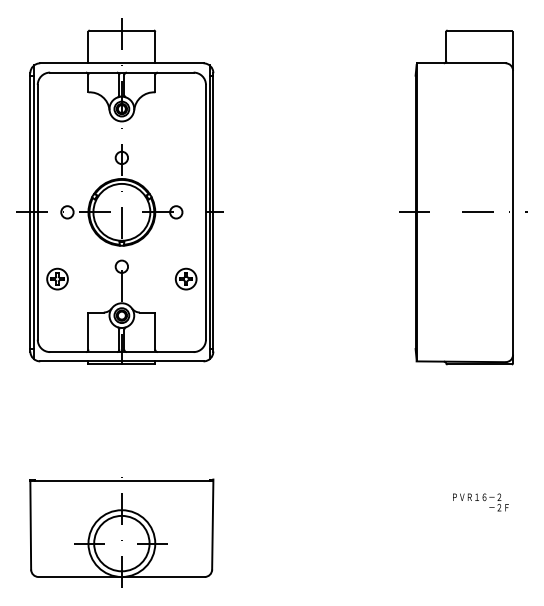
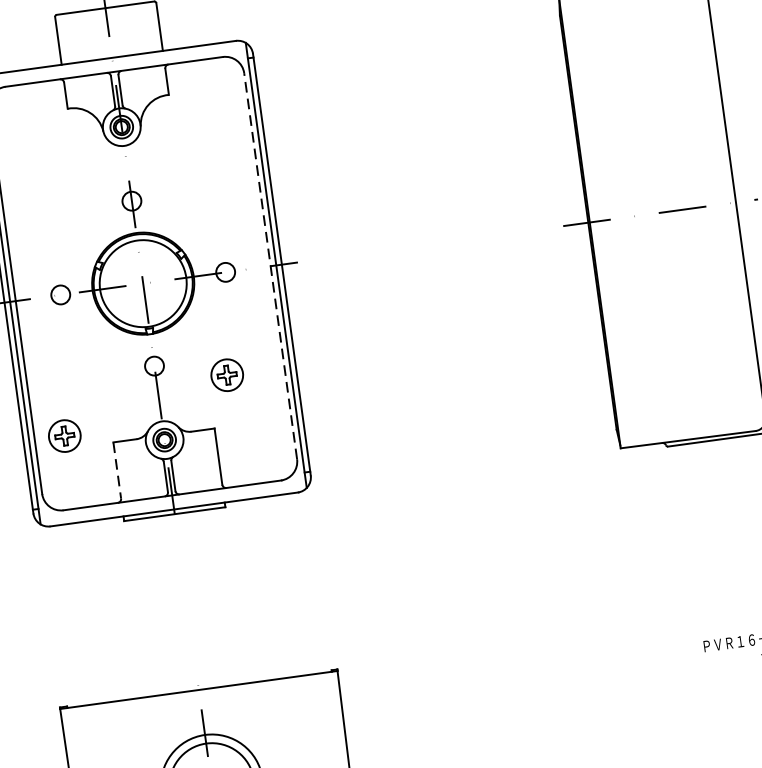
line: (205, 211) -> (269, 265), solid -> dashed
part: (57, 278) -> (64, 435), moved
part: (185, 278) -> (226, 374), moved
line: (88, 331) -> (117, 471), solid -> dashed

